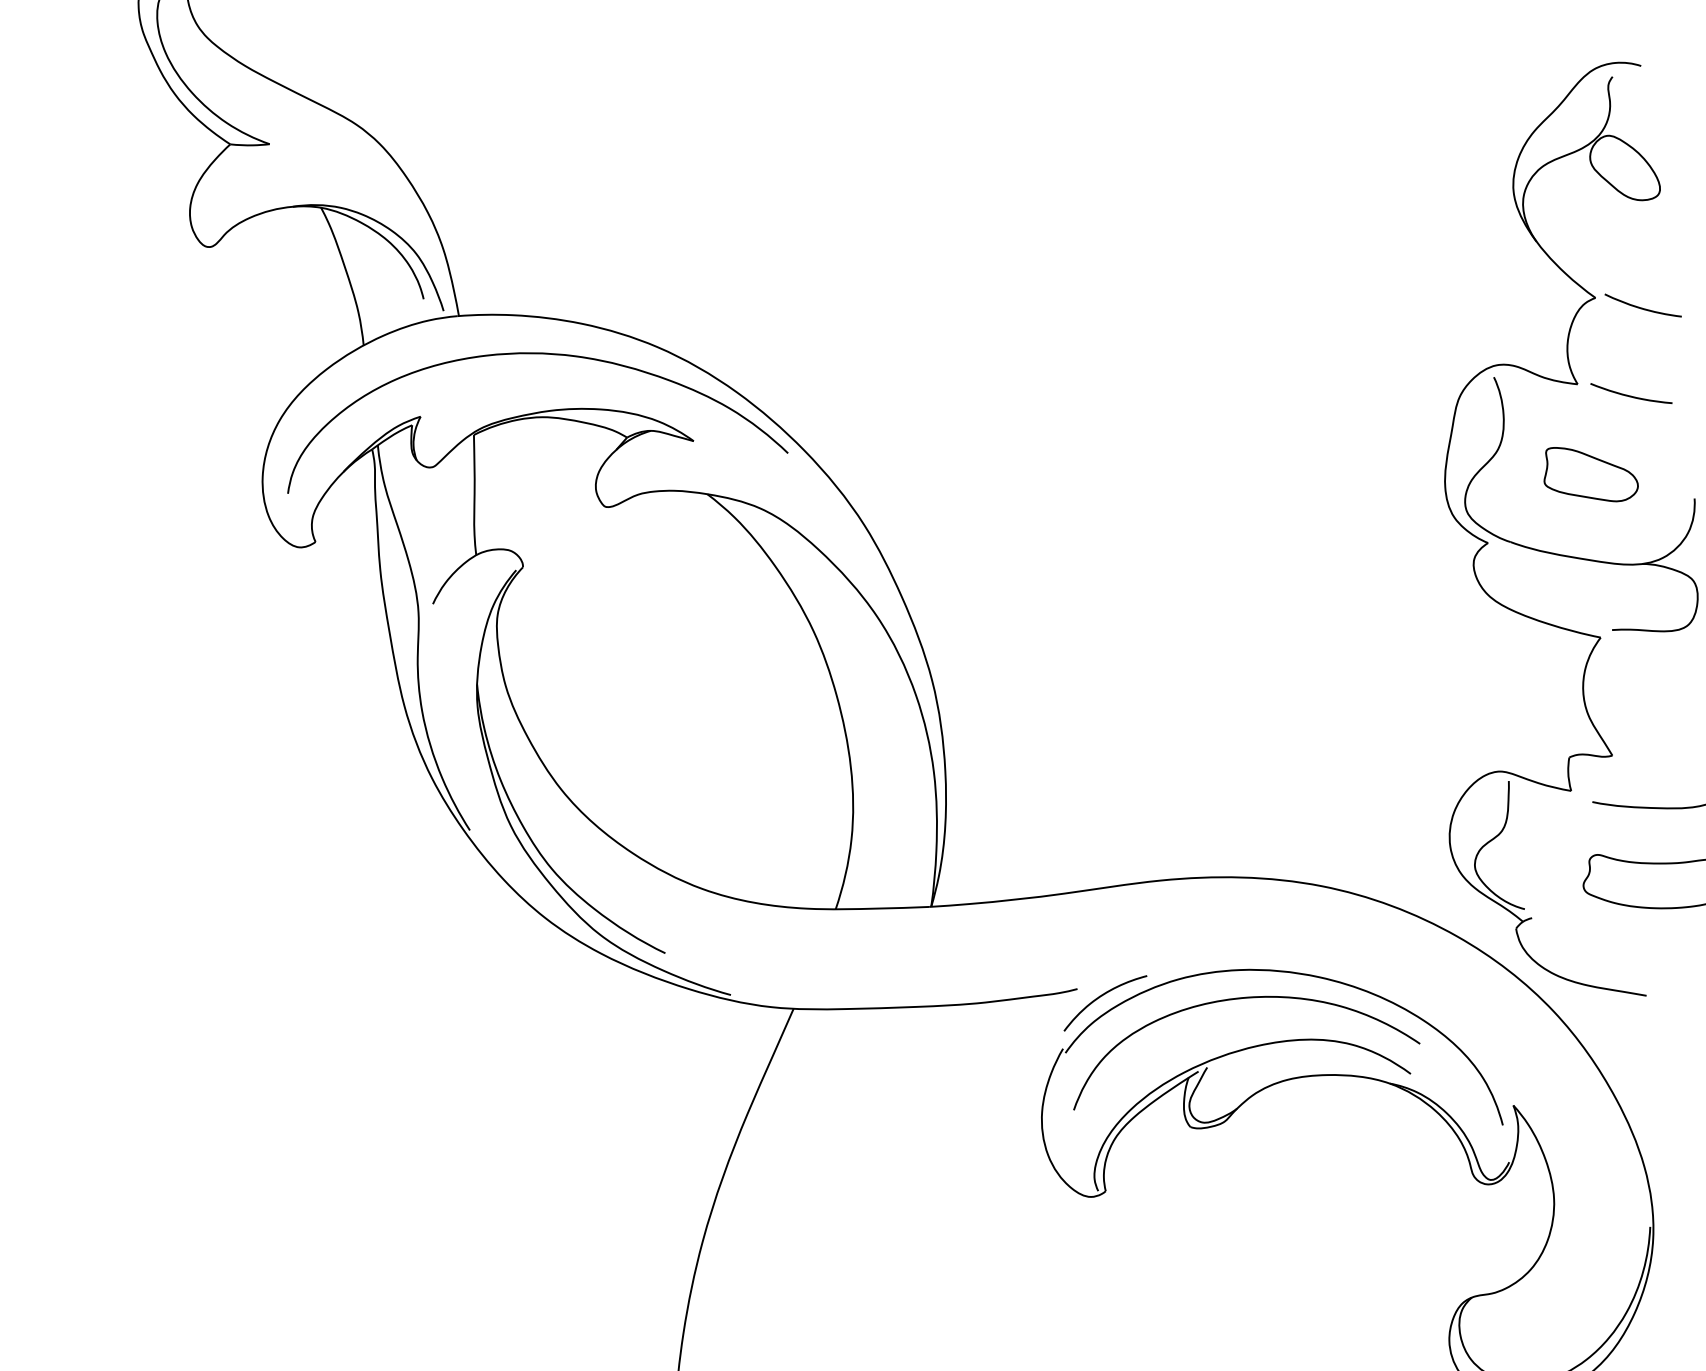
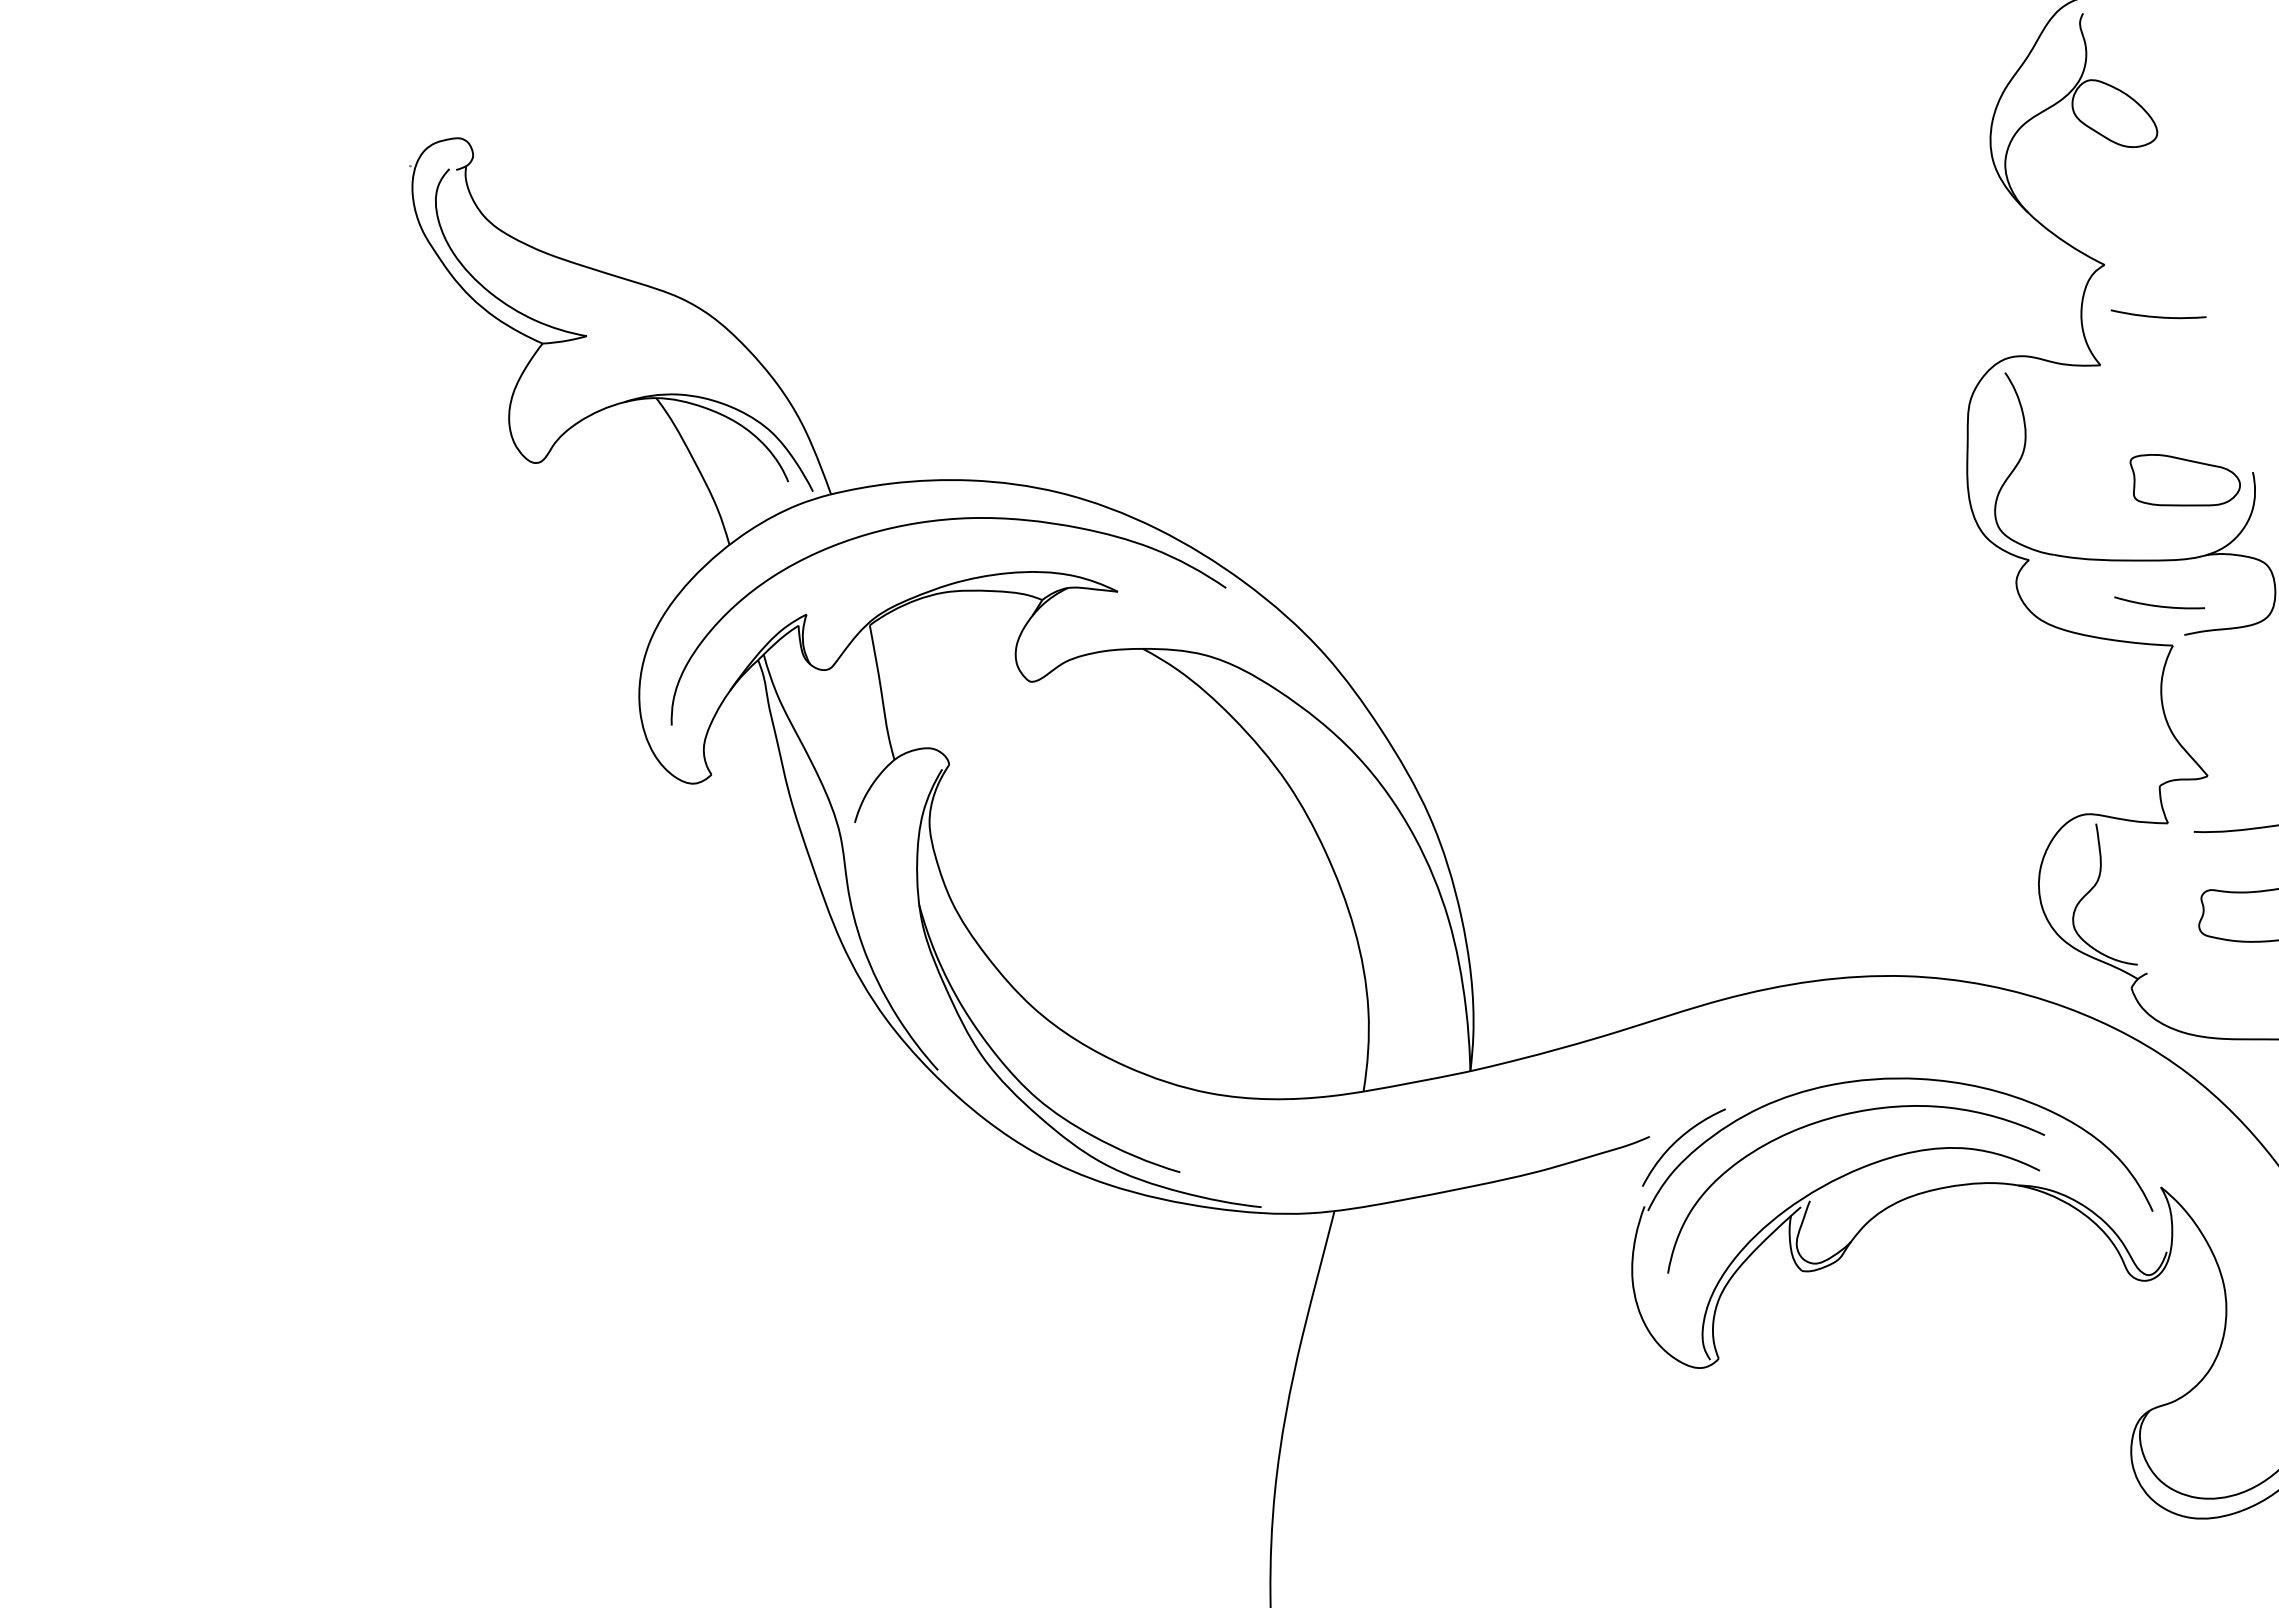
curve: (1642, 307) -> (2159, 605), moved
curve: (1630, 395) -> (2158, 316), moved
part: (1590, 475) -> (2184, 480), moved

